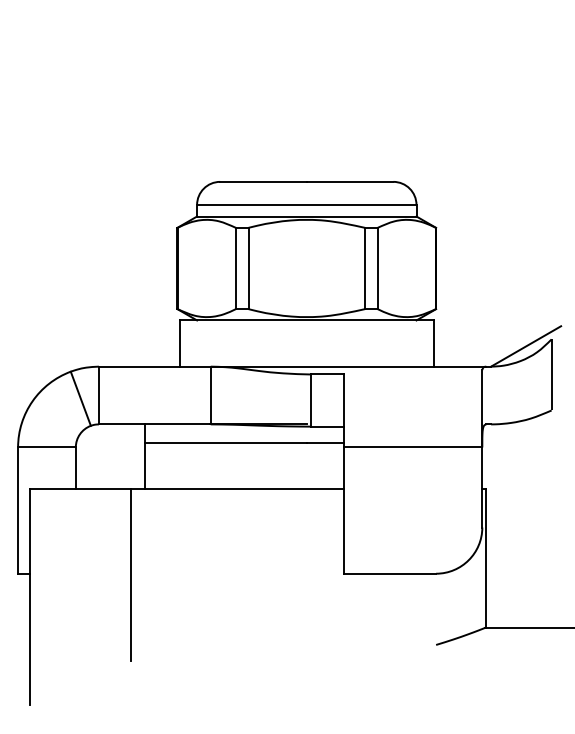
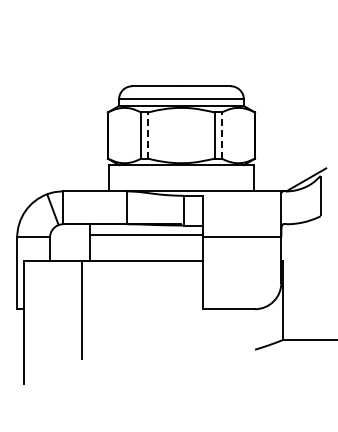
line: (248, 268) -> (148, 135), solid -> dashed
line: (377, 268) -> (221, 135), solid -> dashed

